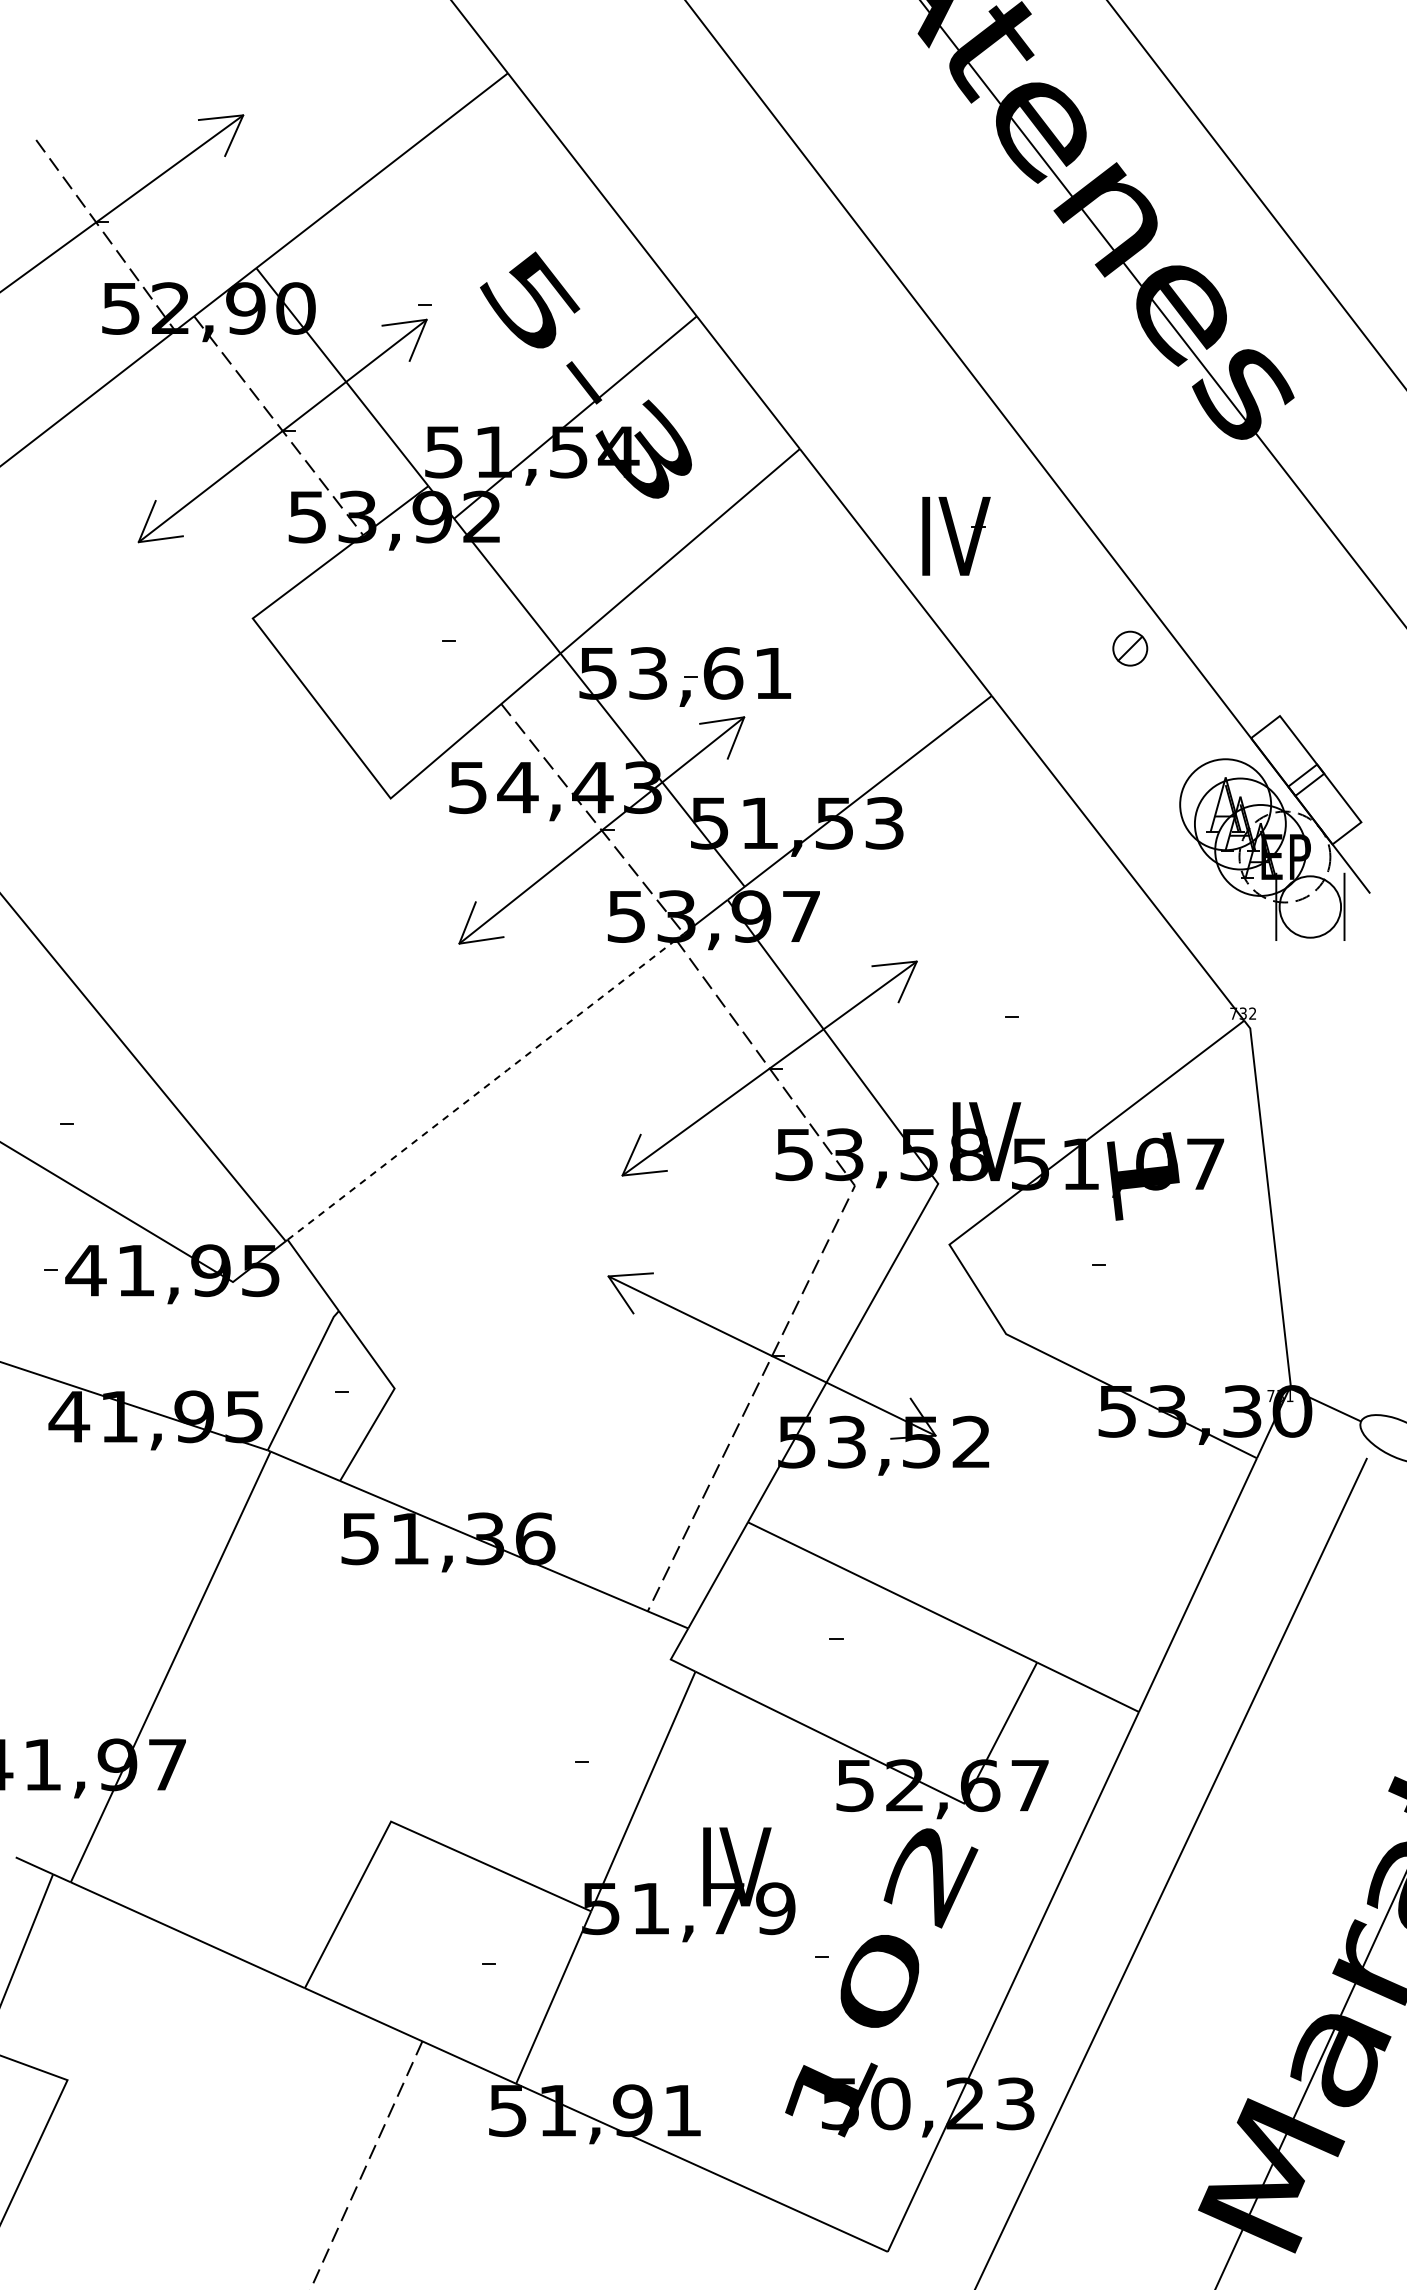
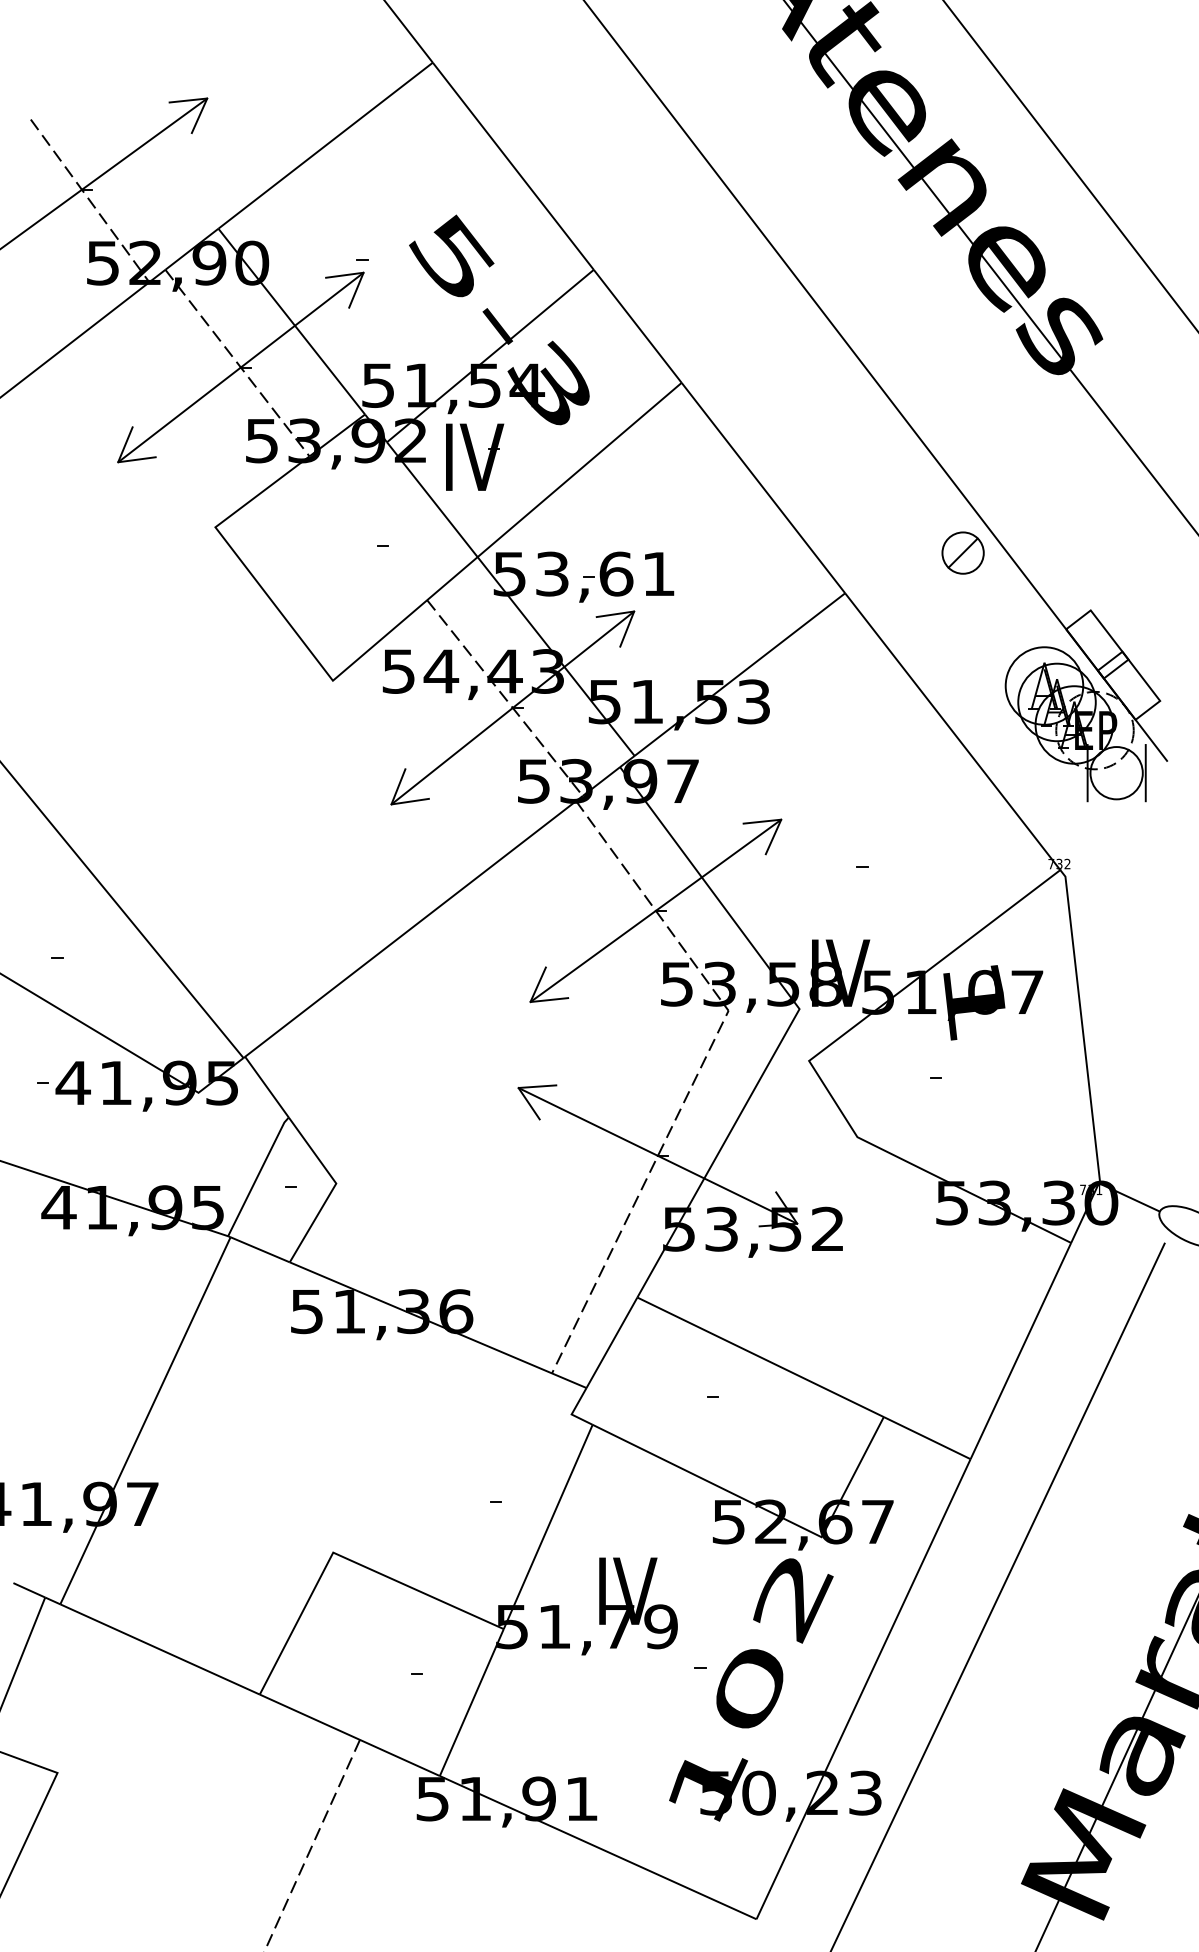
part: (956, 536) -> (475, 457), moved
part: (1130, 648) -> (963, 552), size x1.43
line: (486, 1086) -> (414, 926), dashed -> solid

